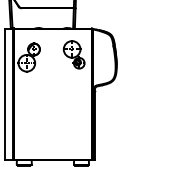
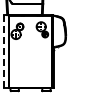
line: (5, 95) -> (4, 52), solid -> dashed

